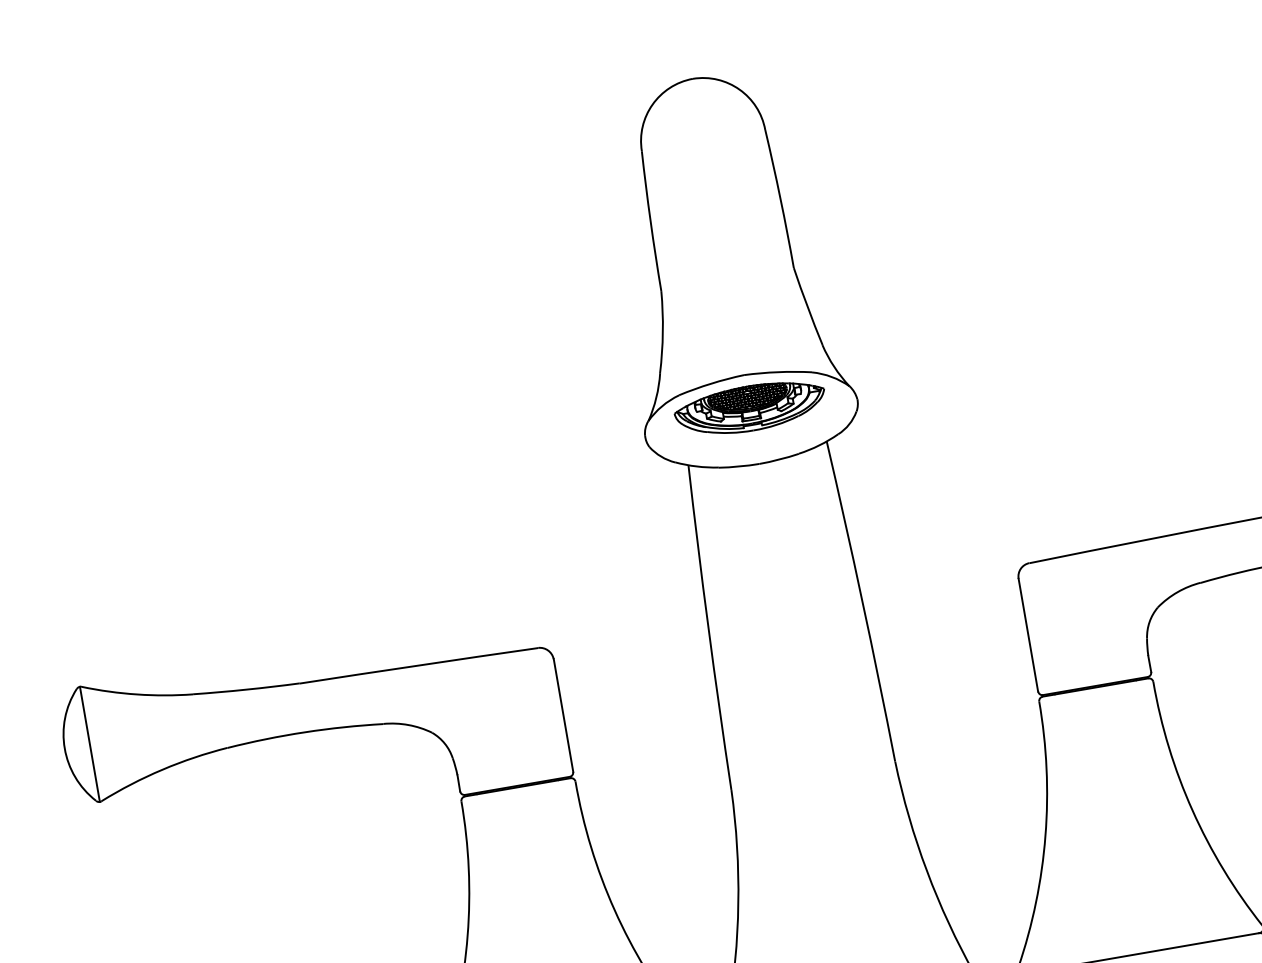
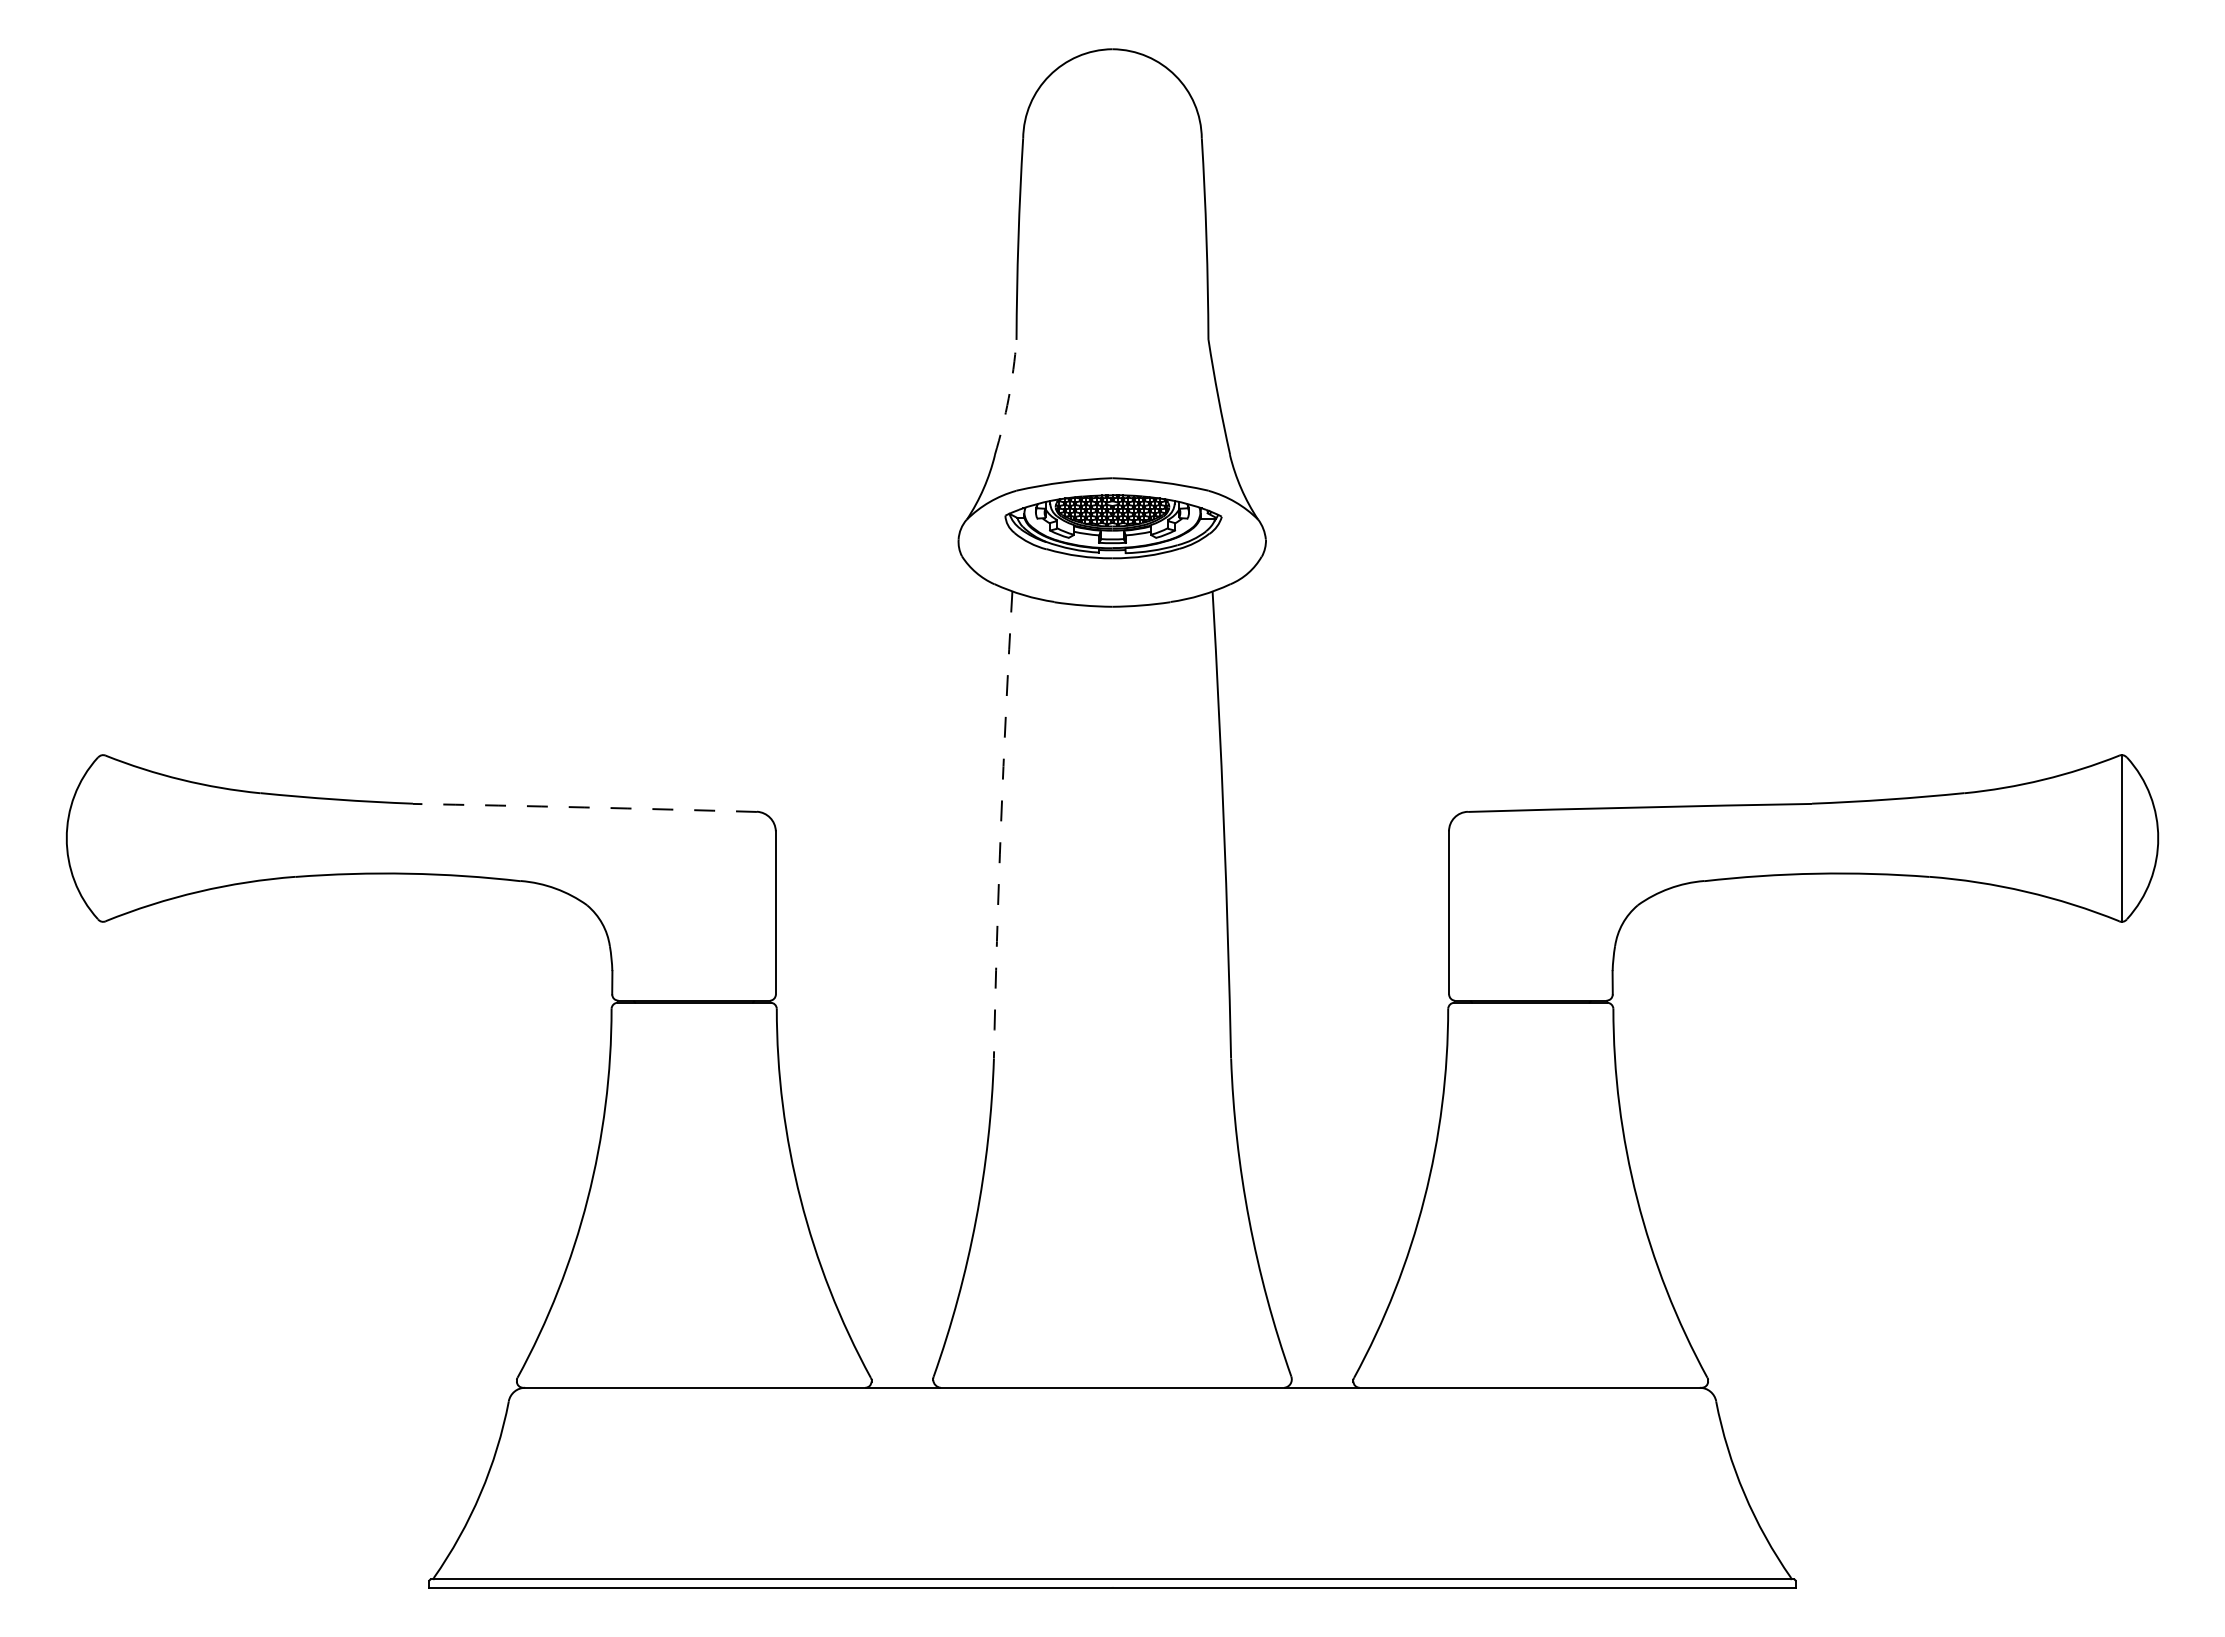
arc: (662, 332) -> (1008, 398), solid -> dashed
arc: (708, 627) -> (1001, 824), solid -> dashed
arc: (418, 665) -> (584, 807), solid -> dashed
line: (90, 744) -> (103, 838), removed

